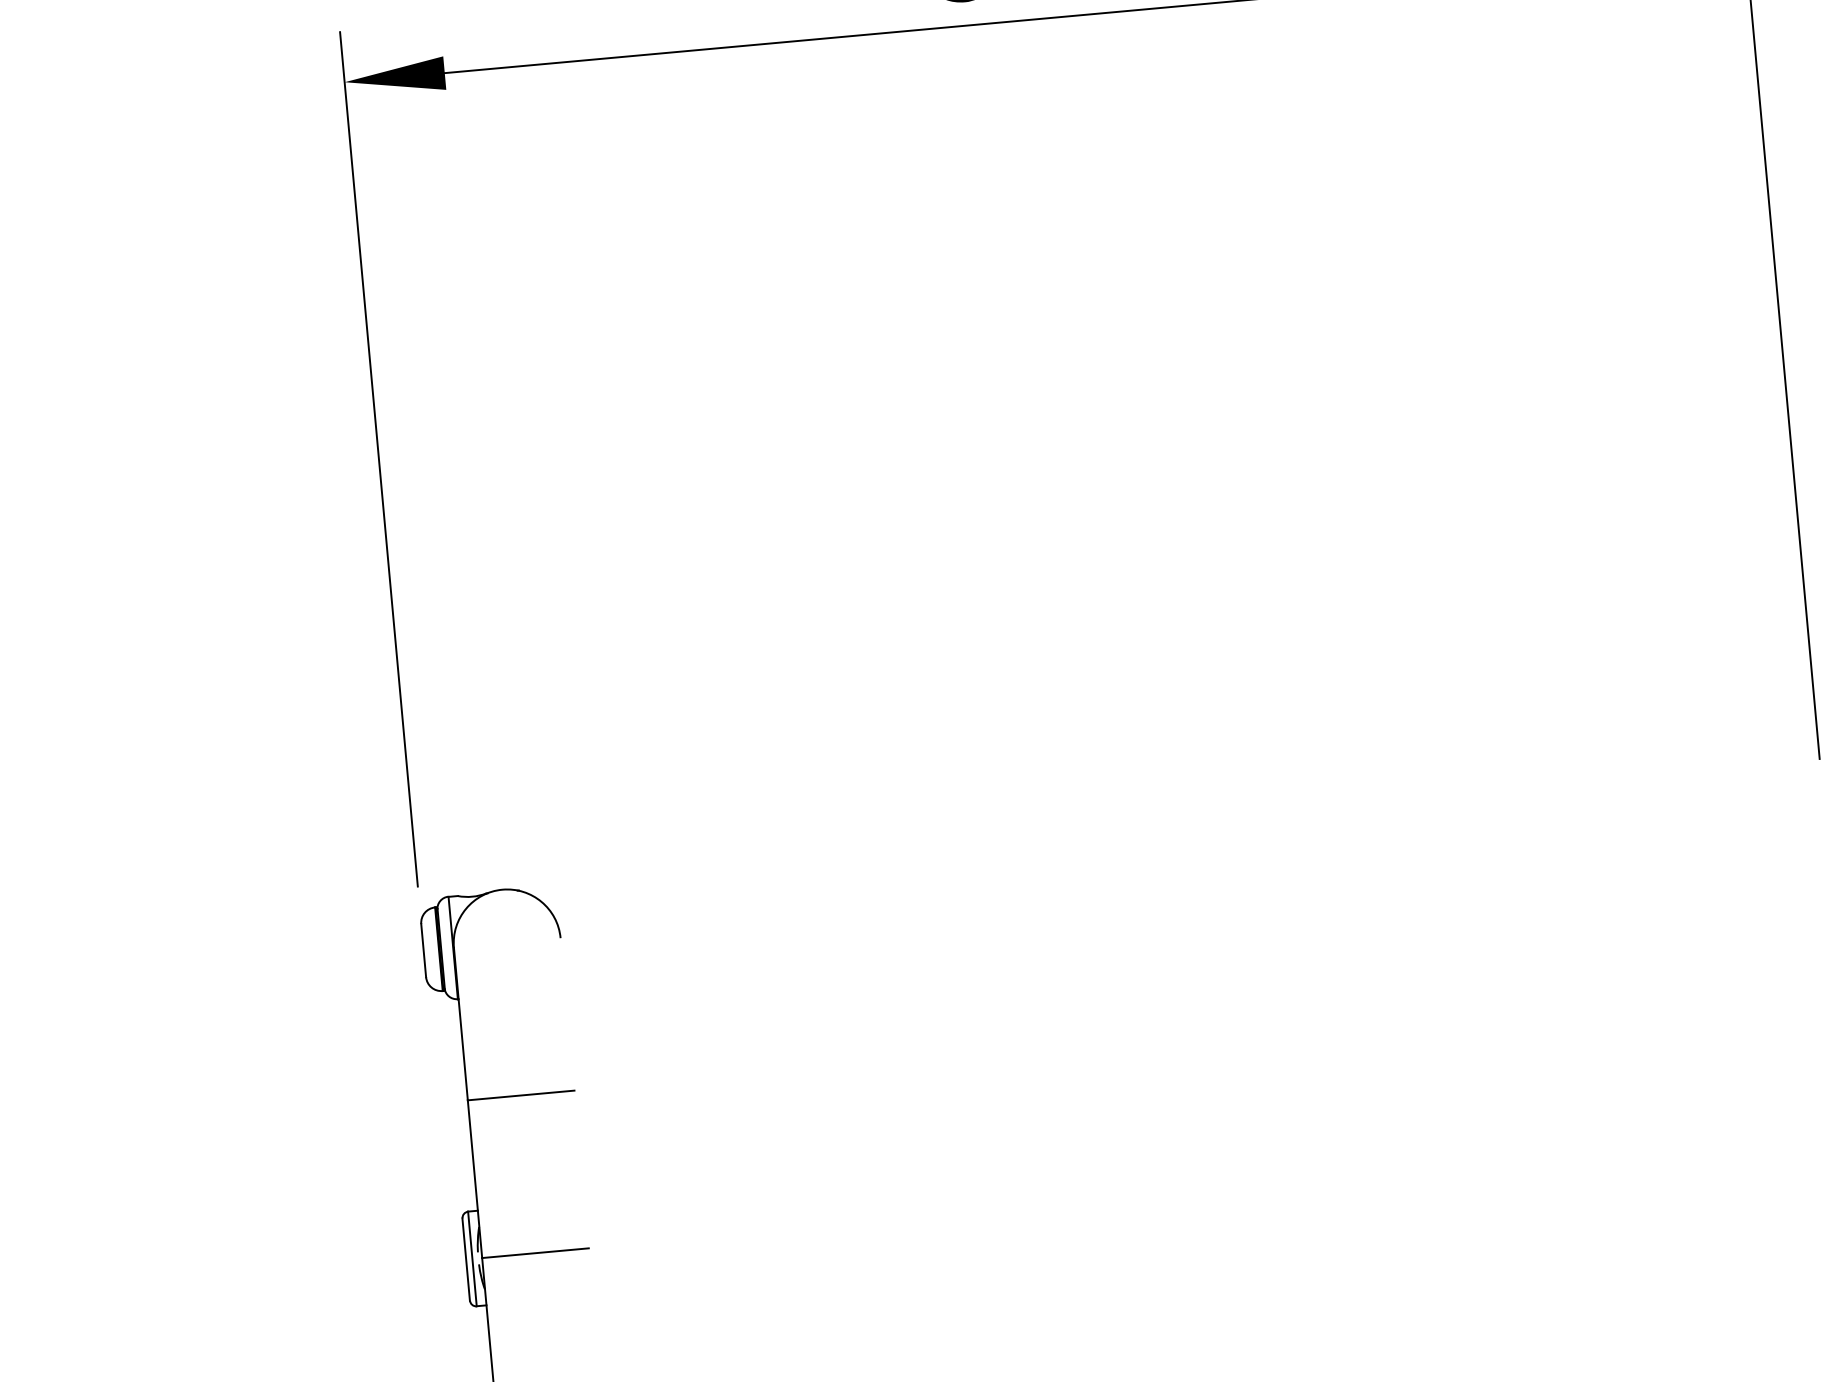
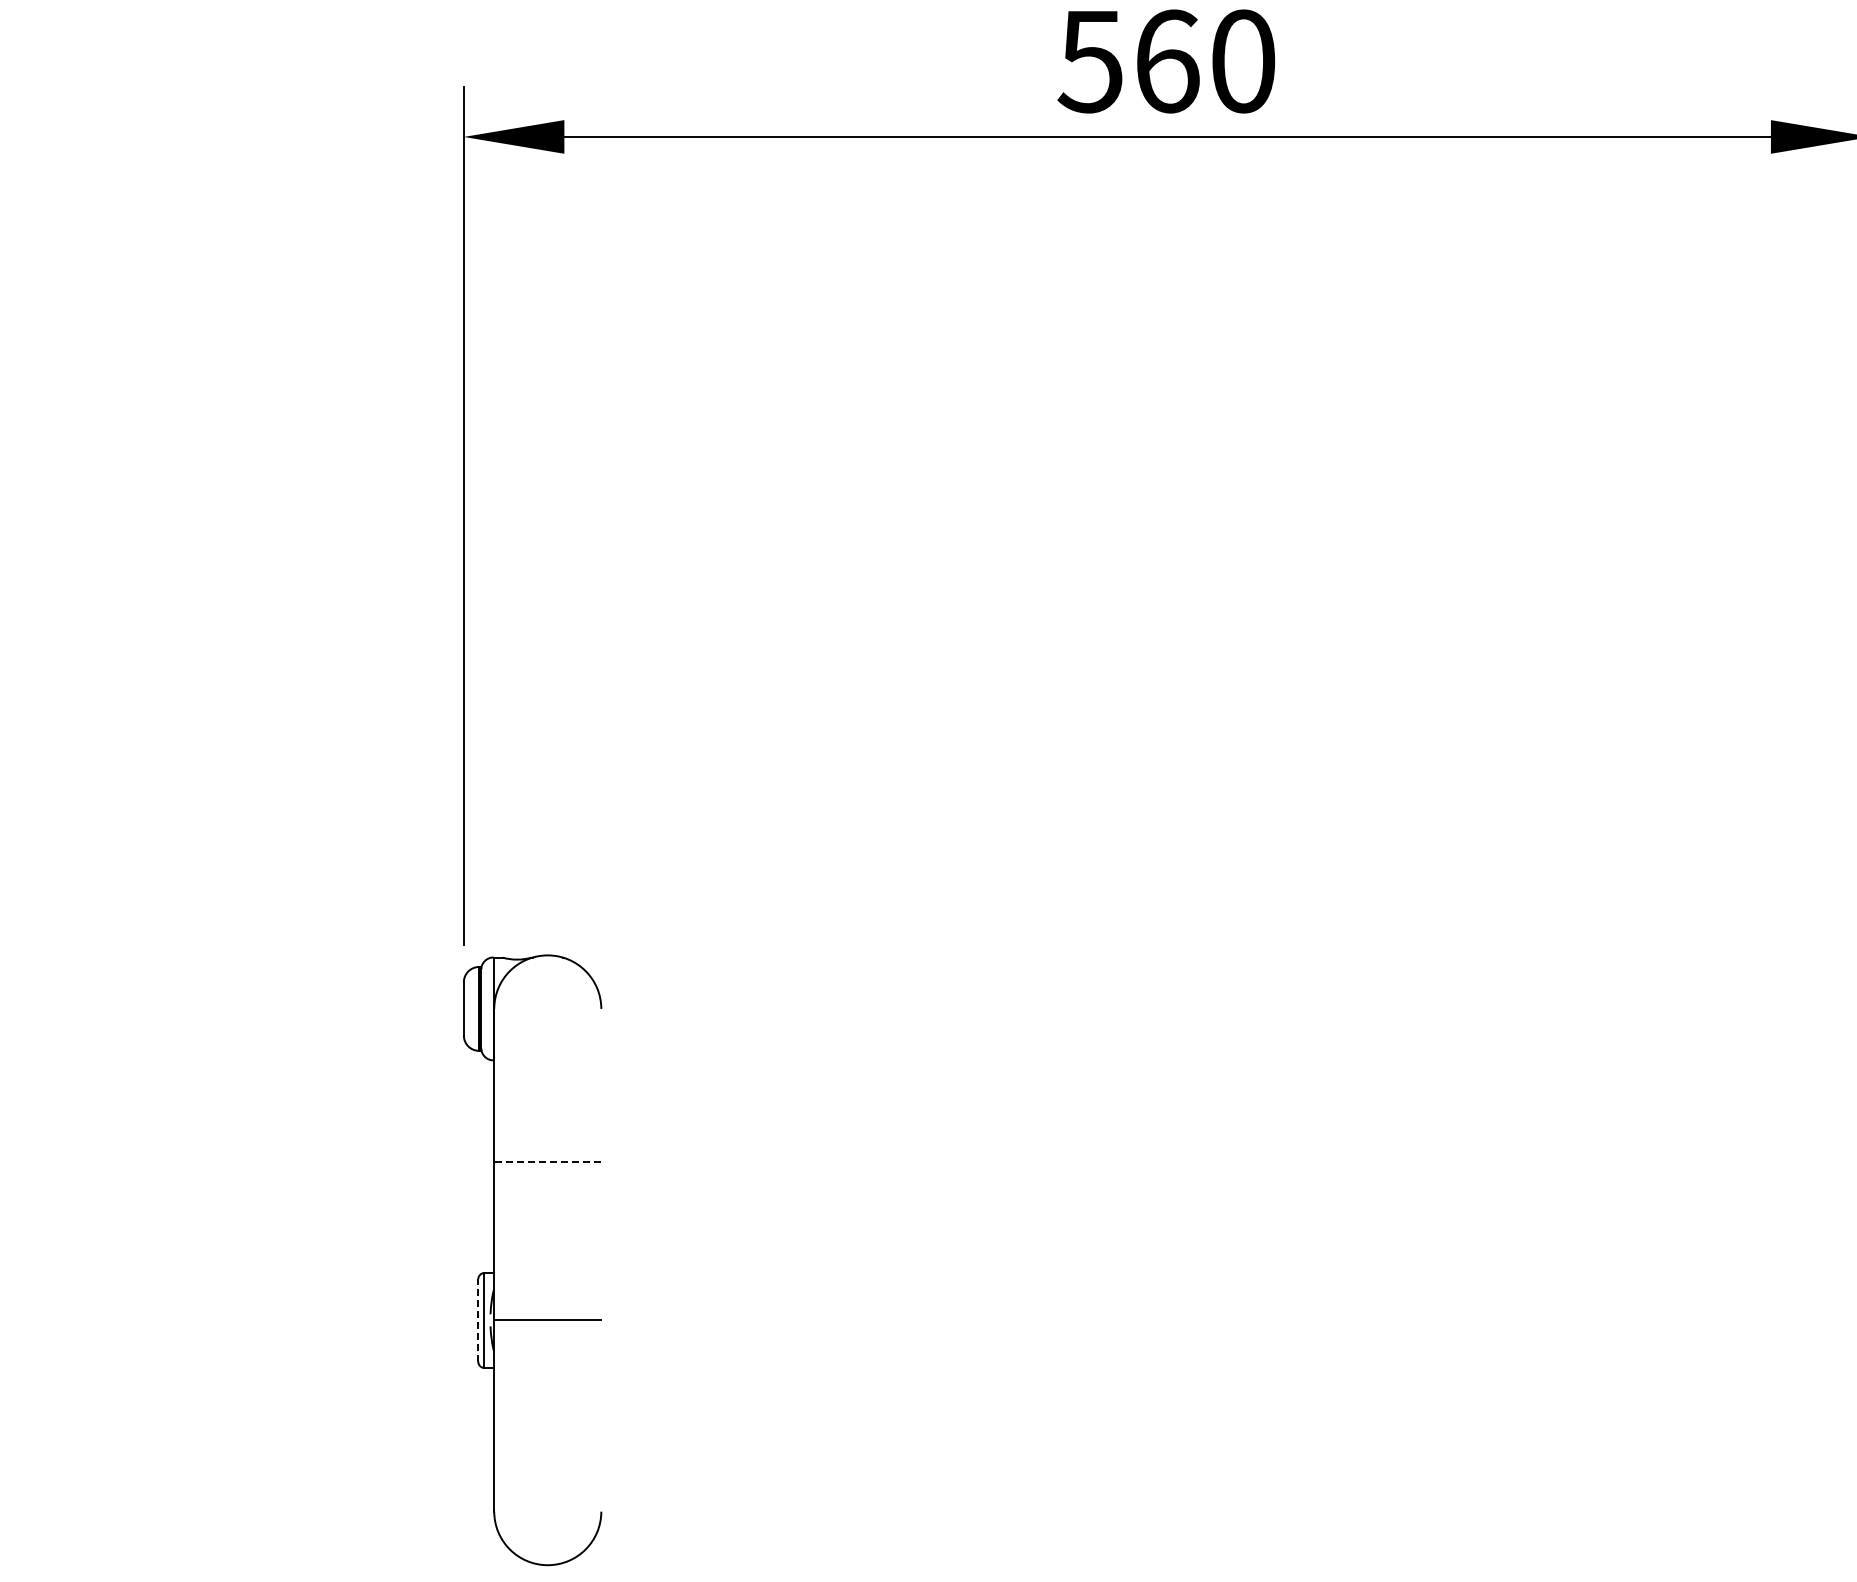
line: (520, 1095) -> (547, 1162), solid -> dashed
line: (466, 1259) -> (478, 1320), solid -> dashed

